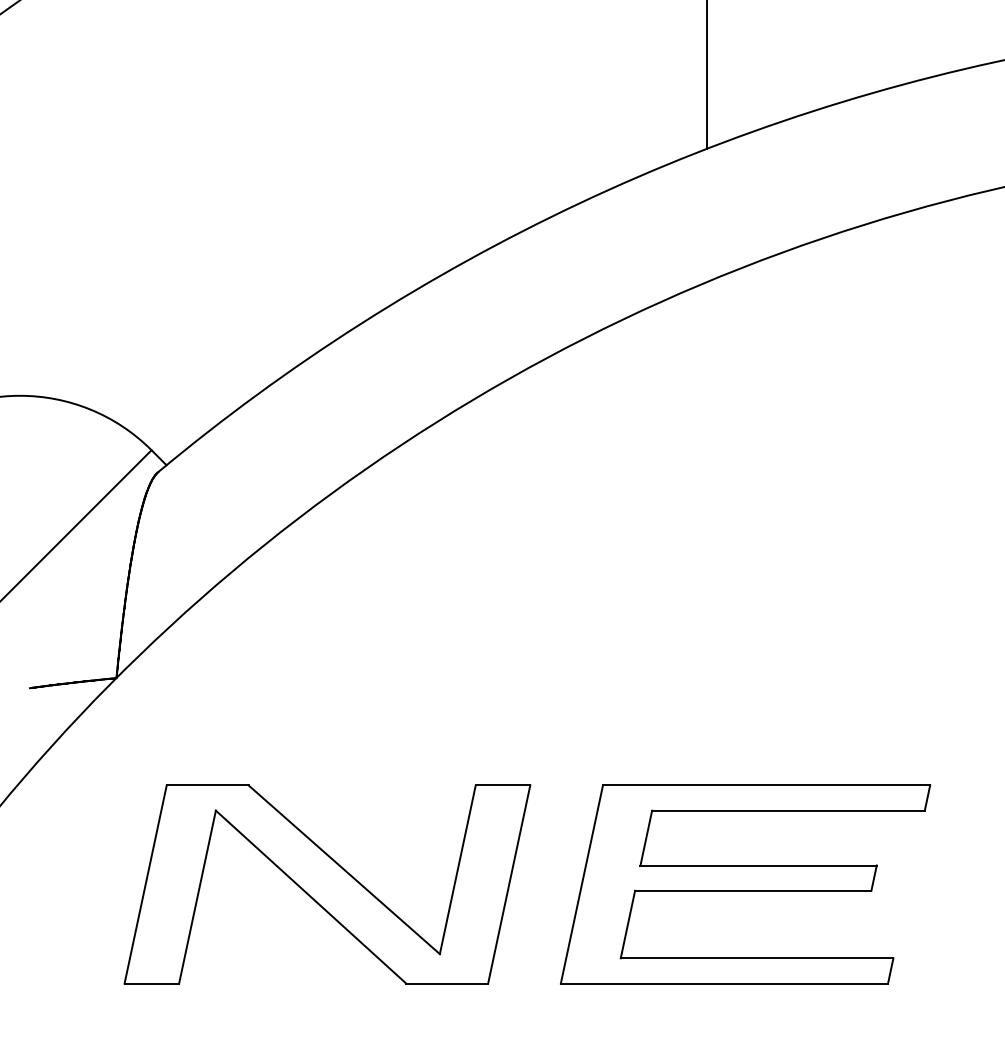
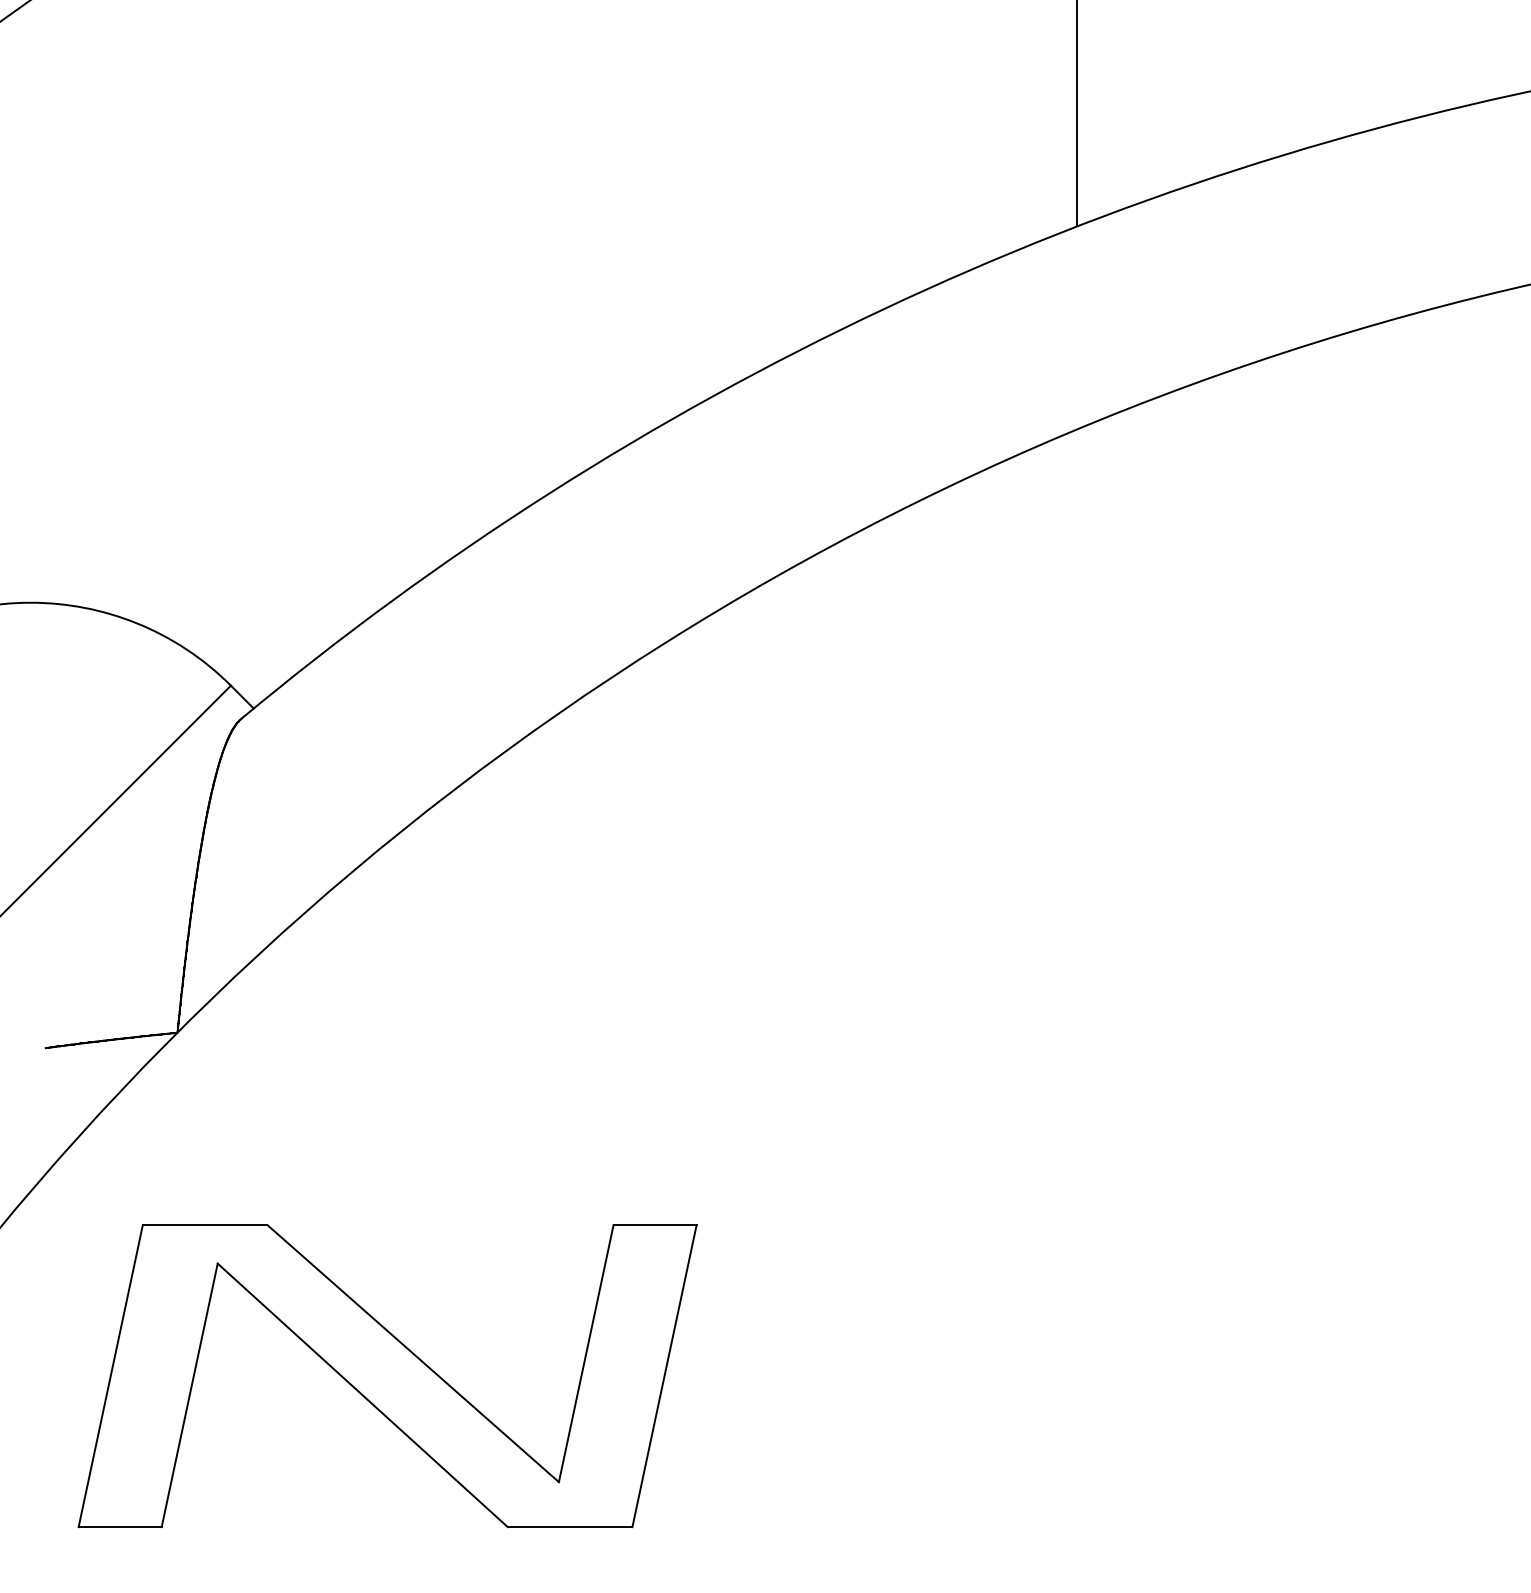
part: (327, 884) -> (387, 1376), moved
part: (745, 884) -> (1135, 1347), removed

